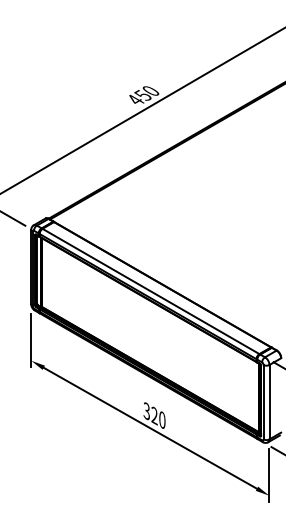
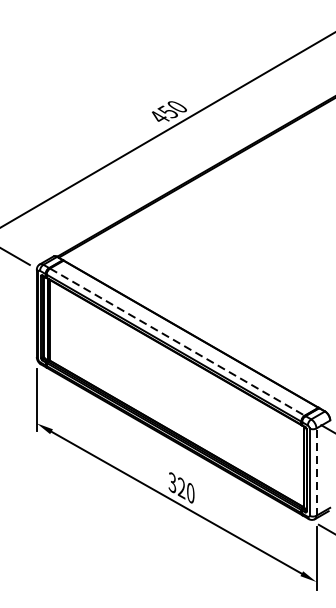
line: (151, 291) -> (177, 342), solid -> dashed
line: (269, 401) -> (316, 471), solid -> dashed

